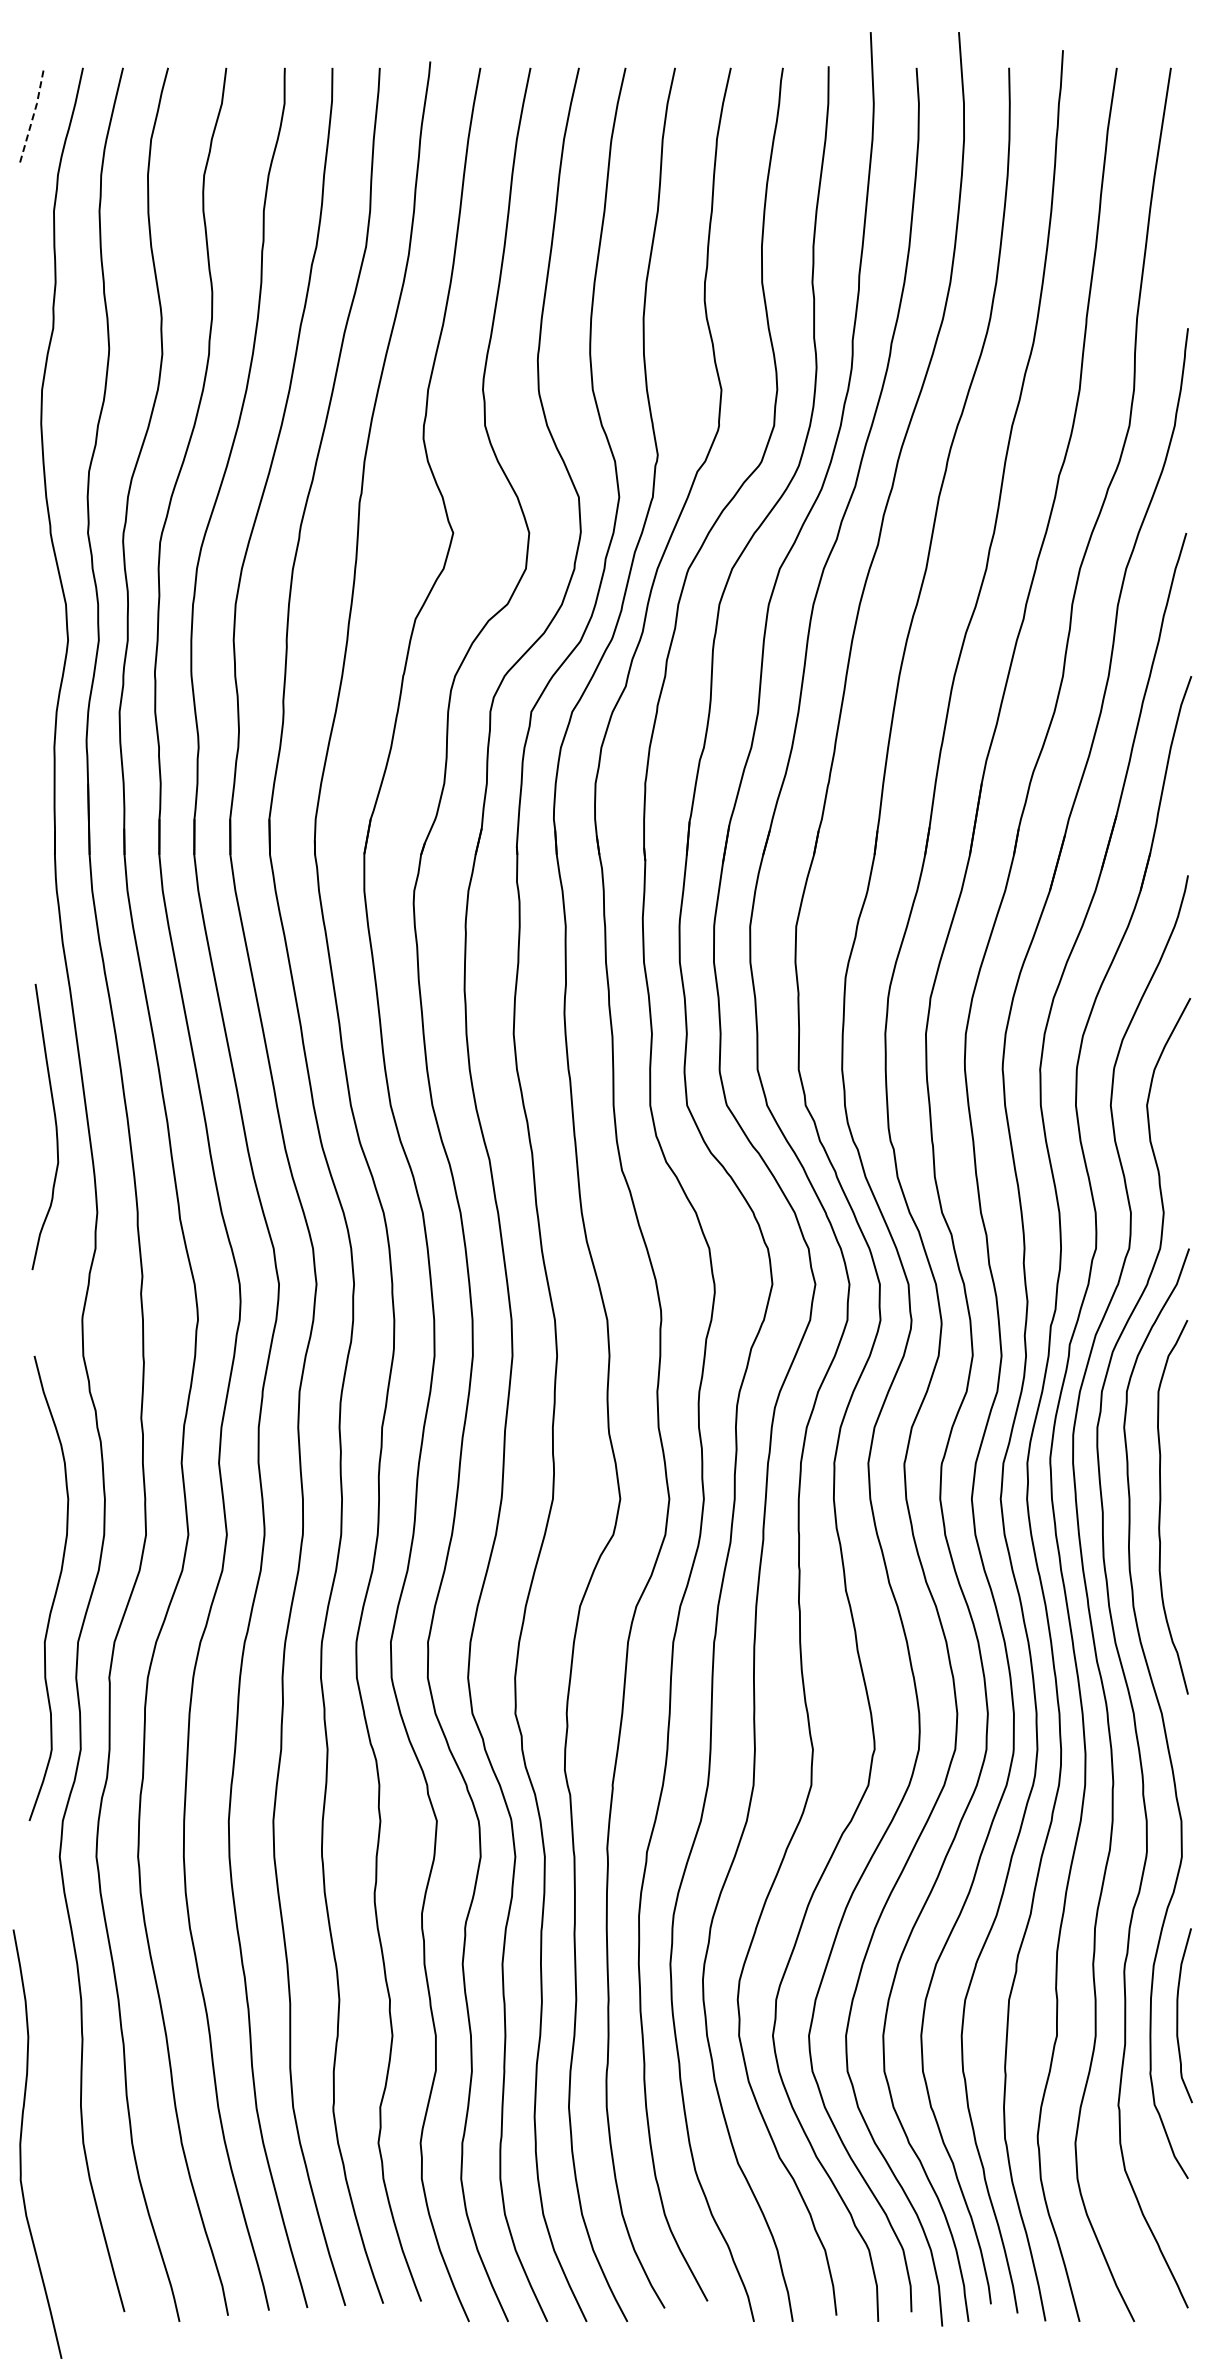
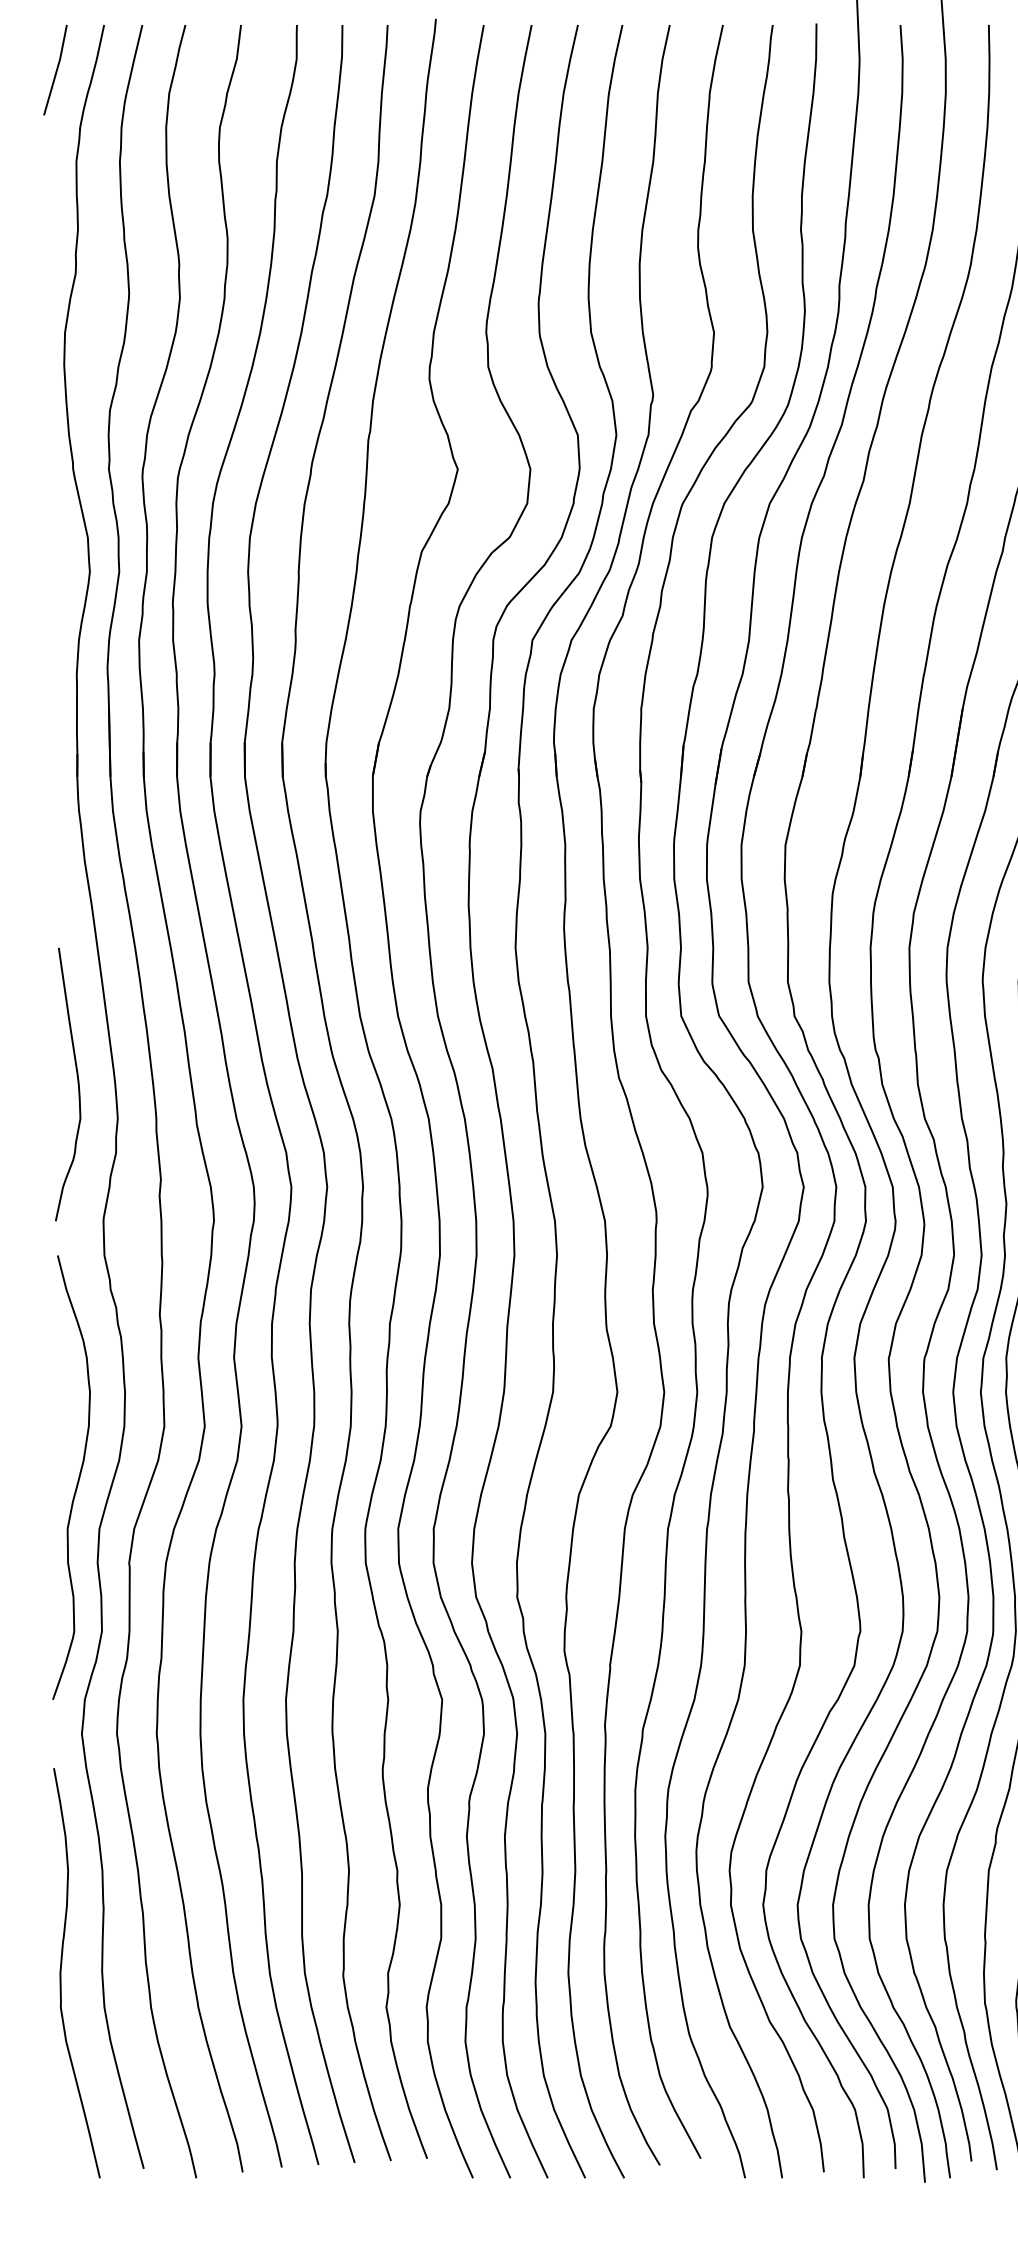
line: (33, 115) -> (56, 70), dashed -> solid
curve: (55, 1127) -> (77, 1085), moved
curve: (21, 2143) -> (61, 1972), moved

